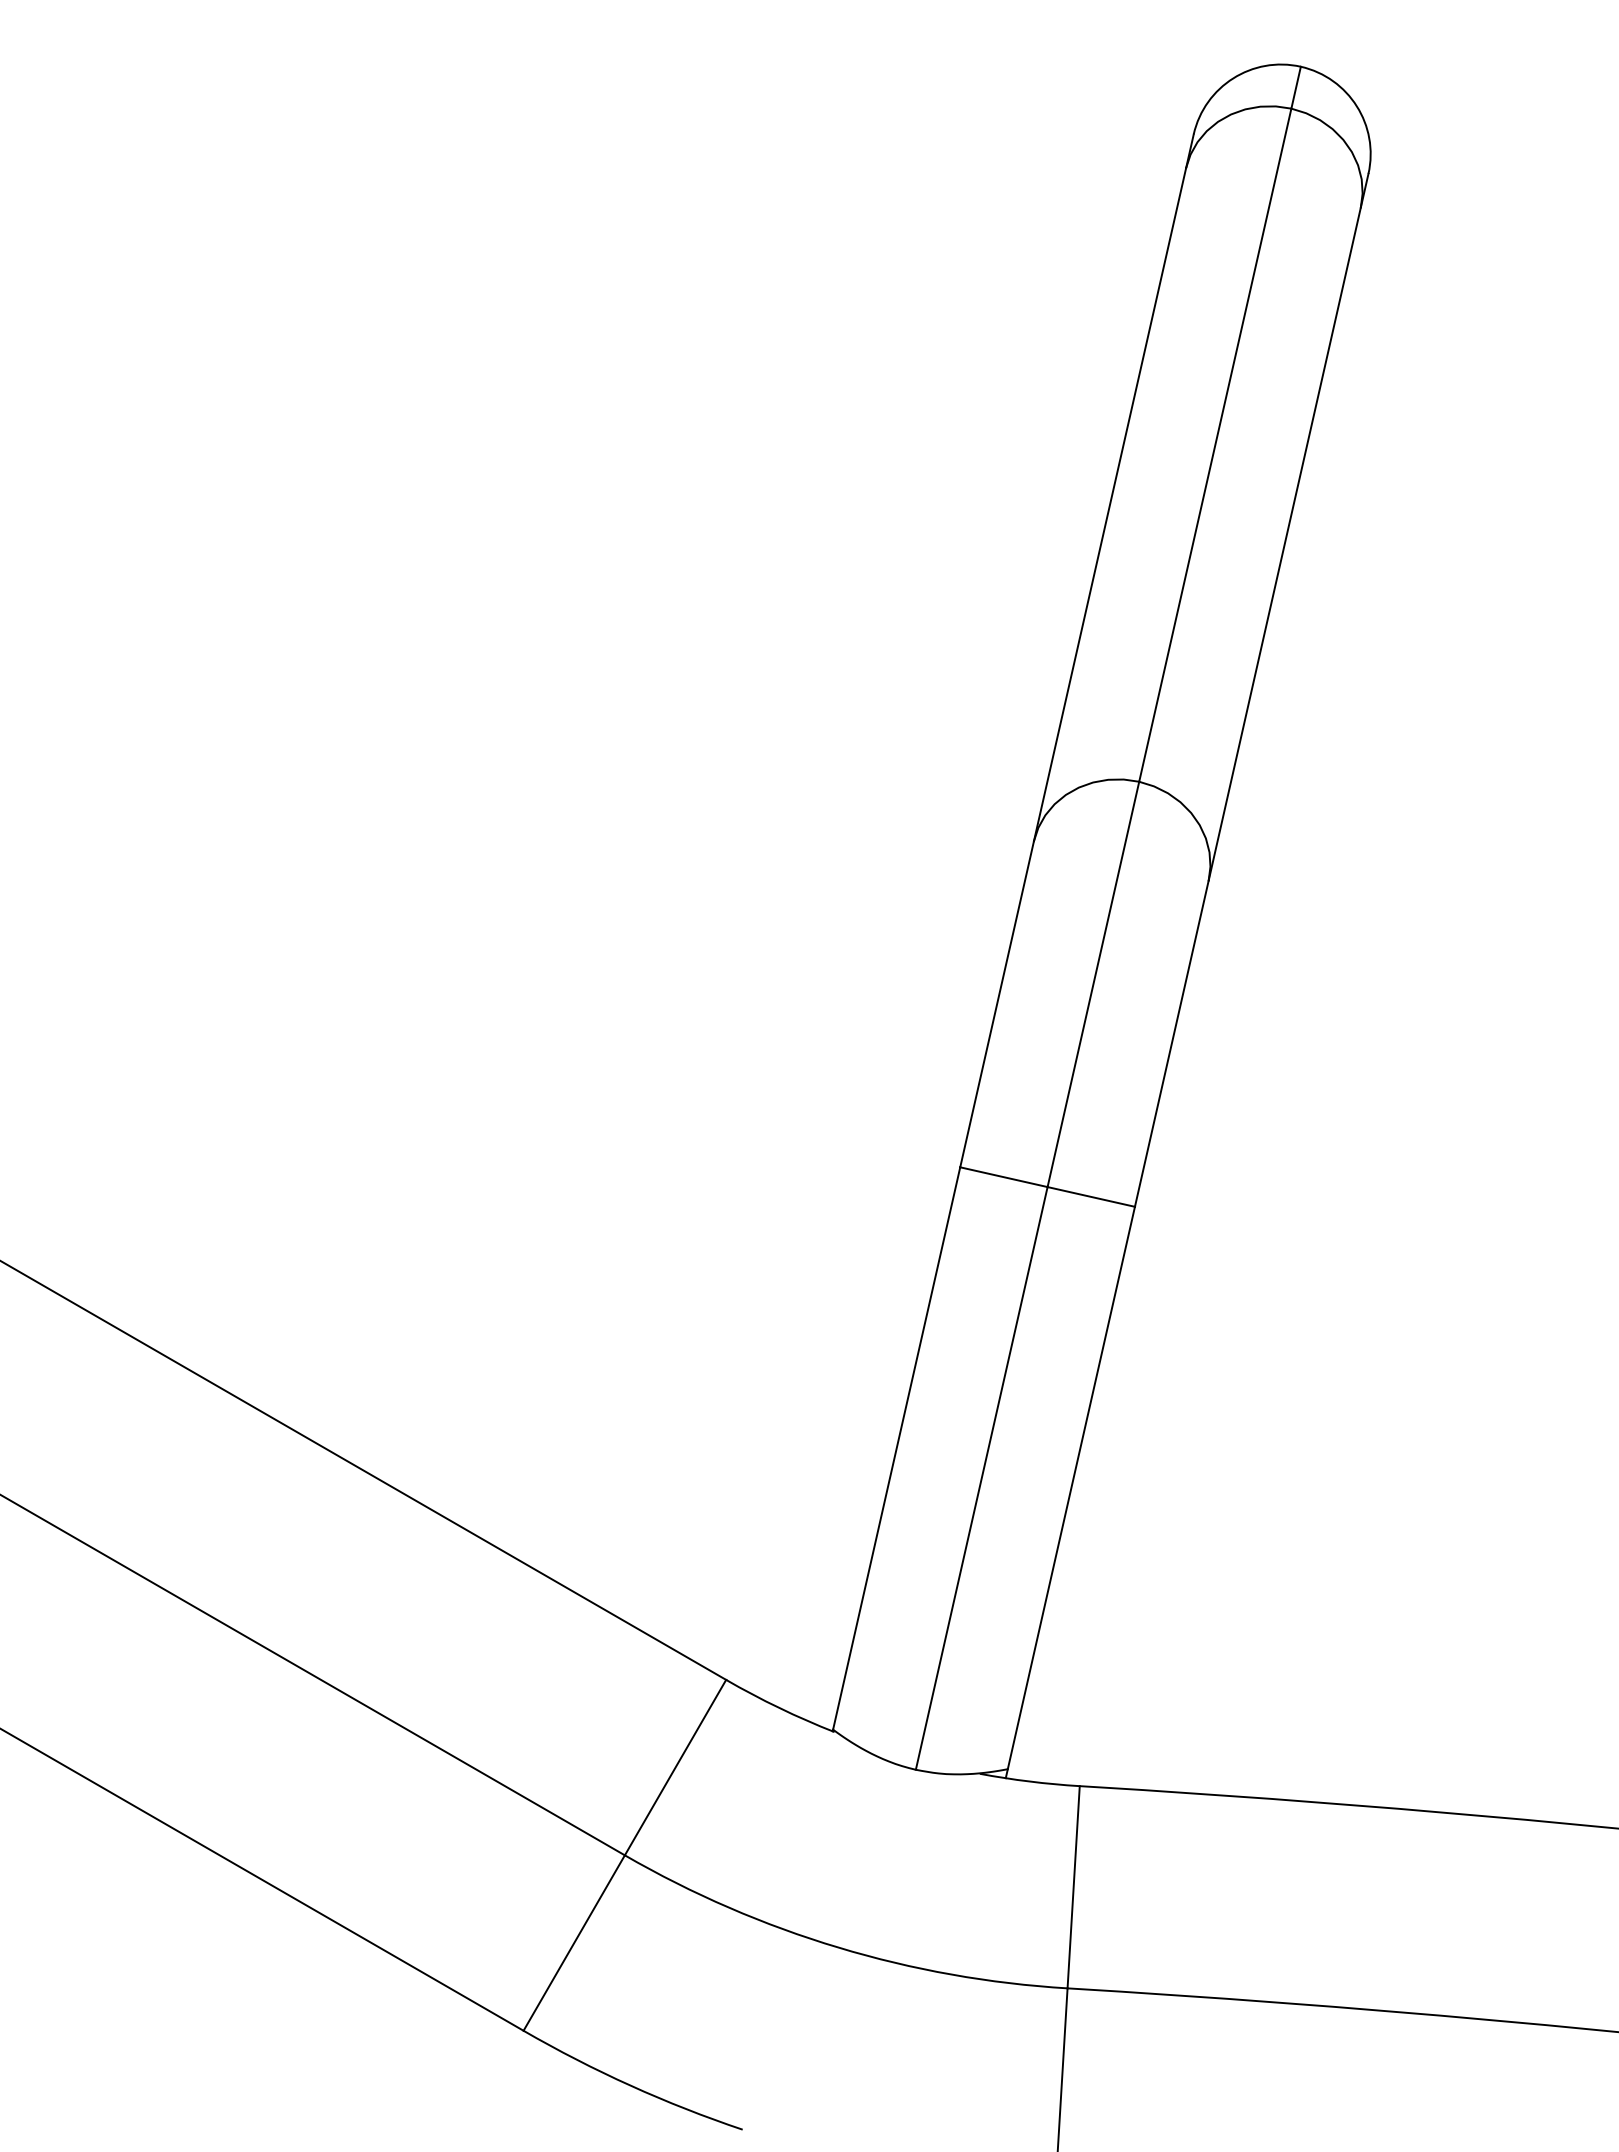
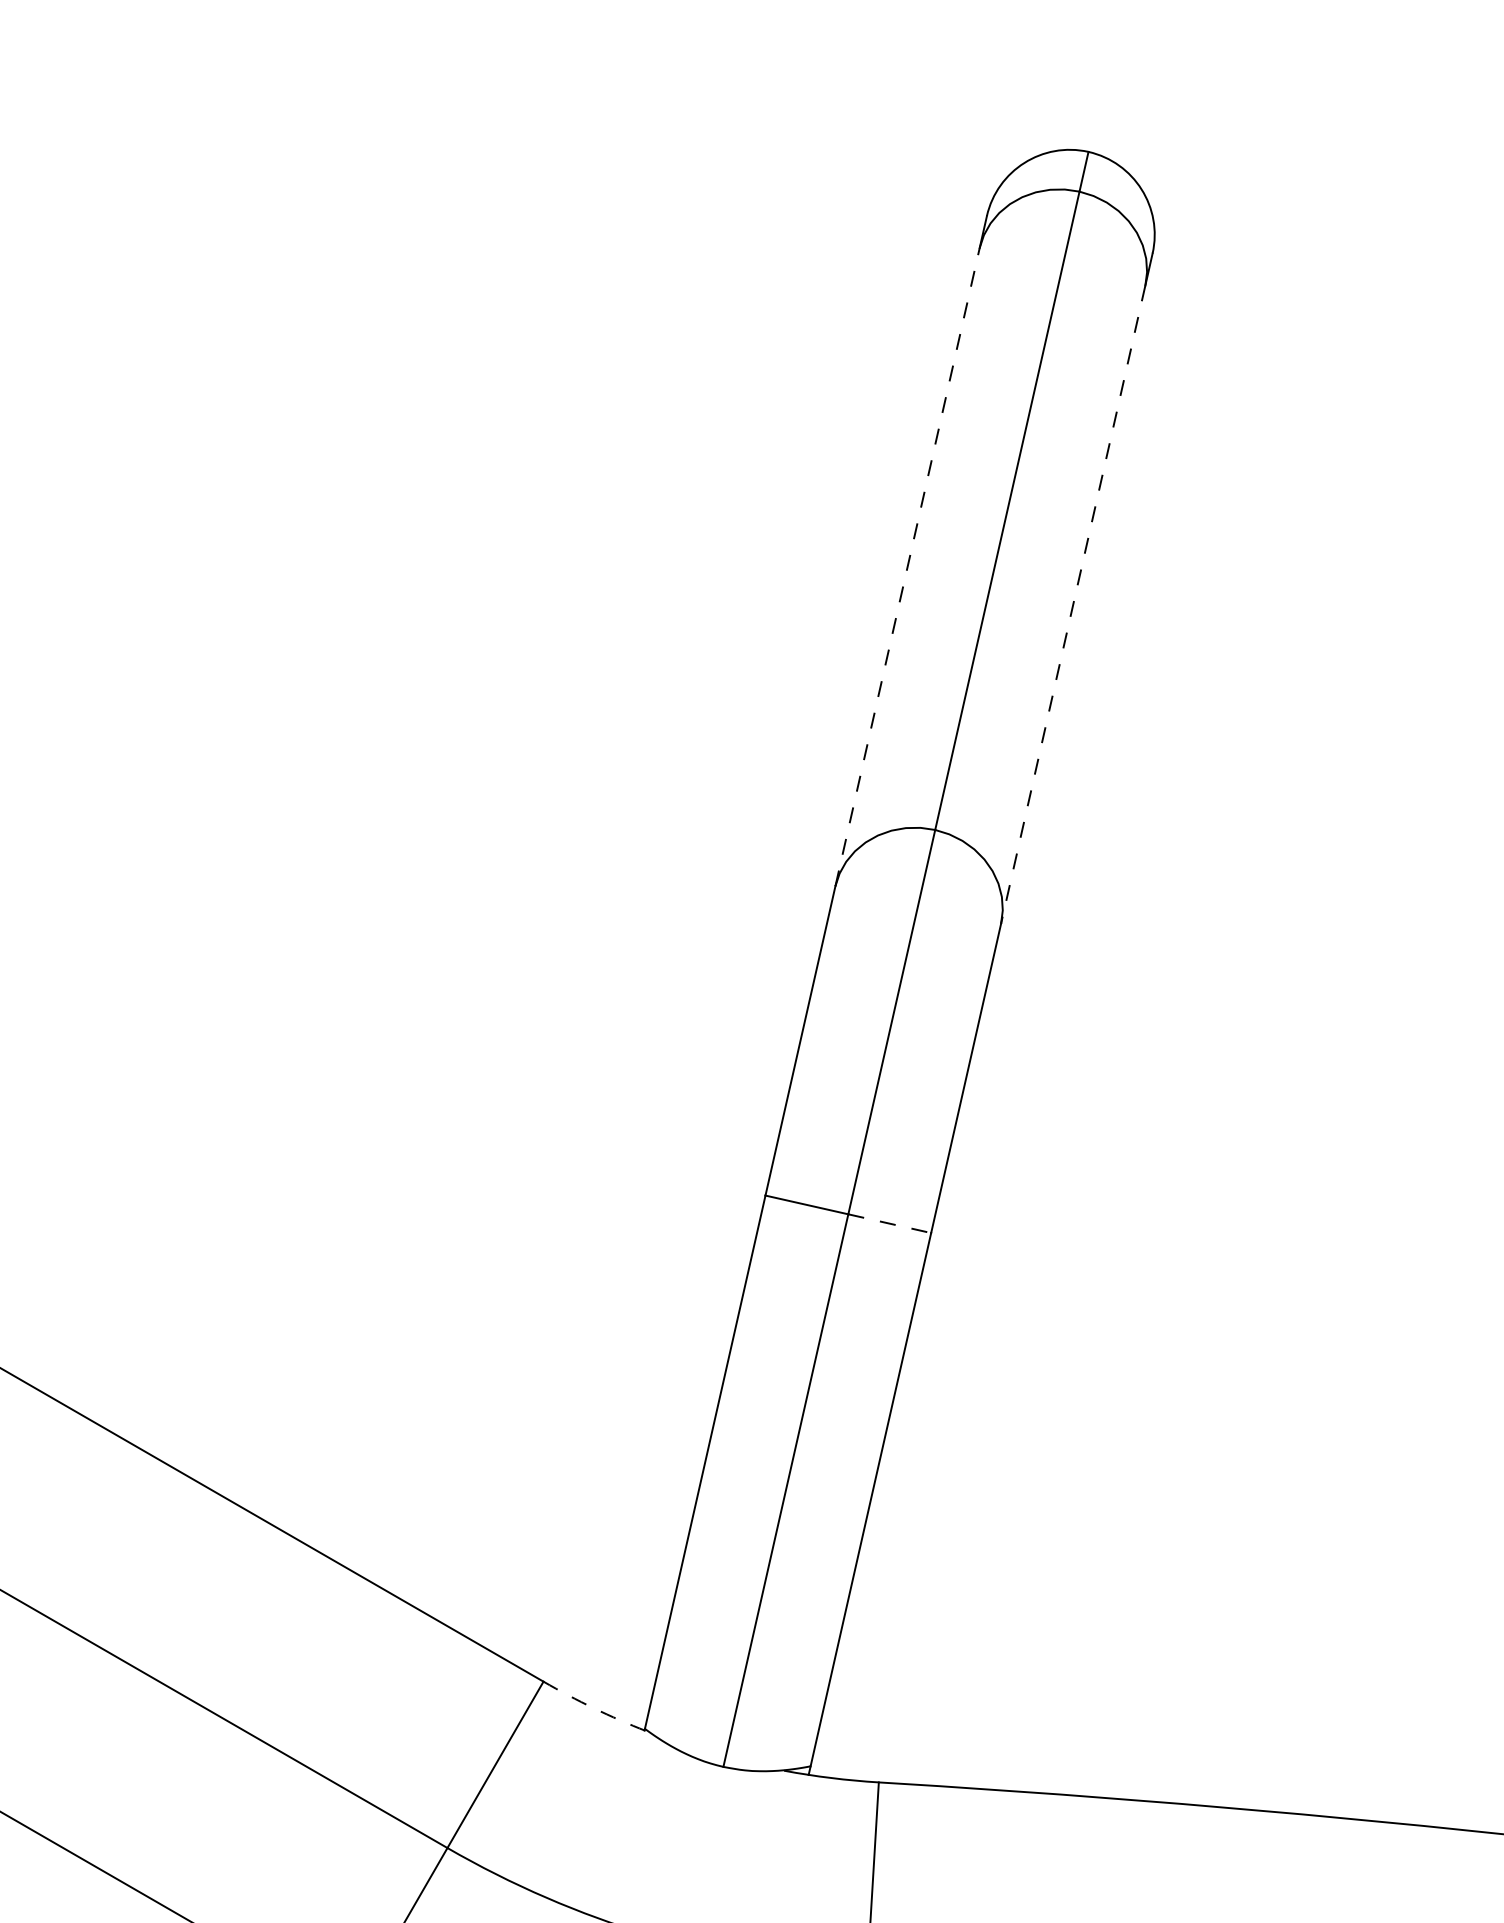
line: (1110, 504) -> (907, 567), solid -> dashed
line: (1284, 544) -> (1072, 604), solid -> dashed
line: (1091, 1196) -> (889, 1223), solid -> dashed
arc: (779, 1708) -> (594, 1708), solid -> dashed

